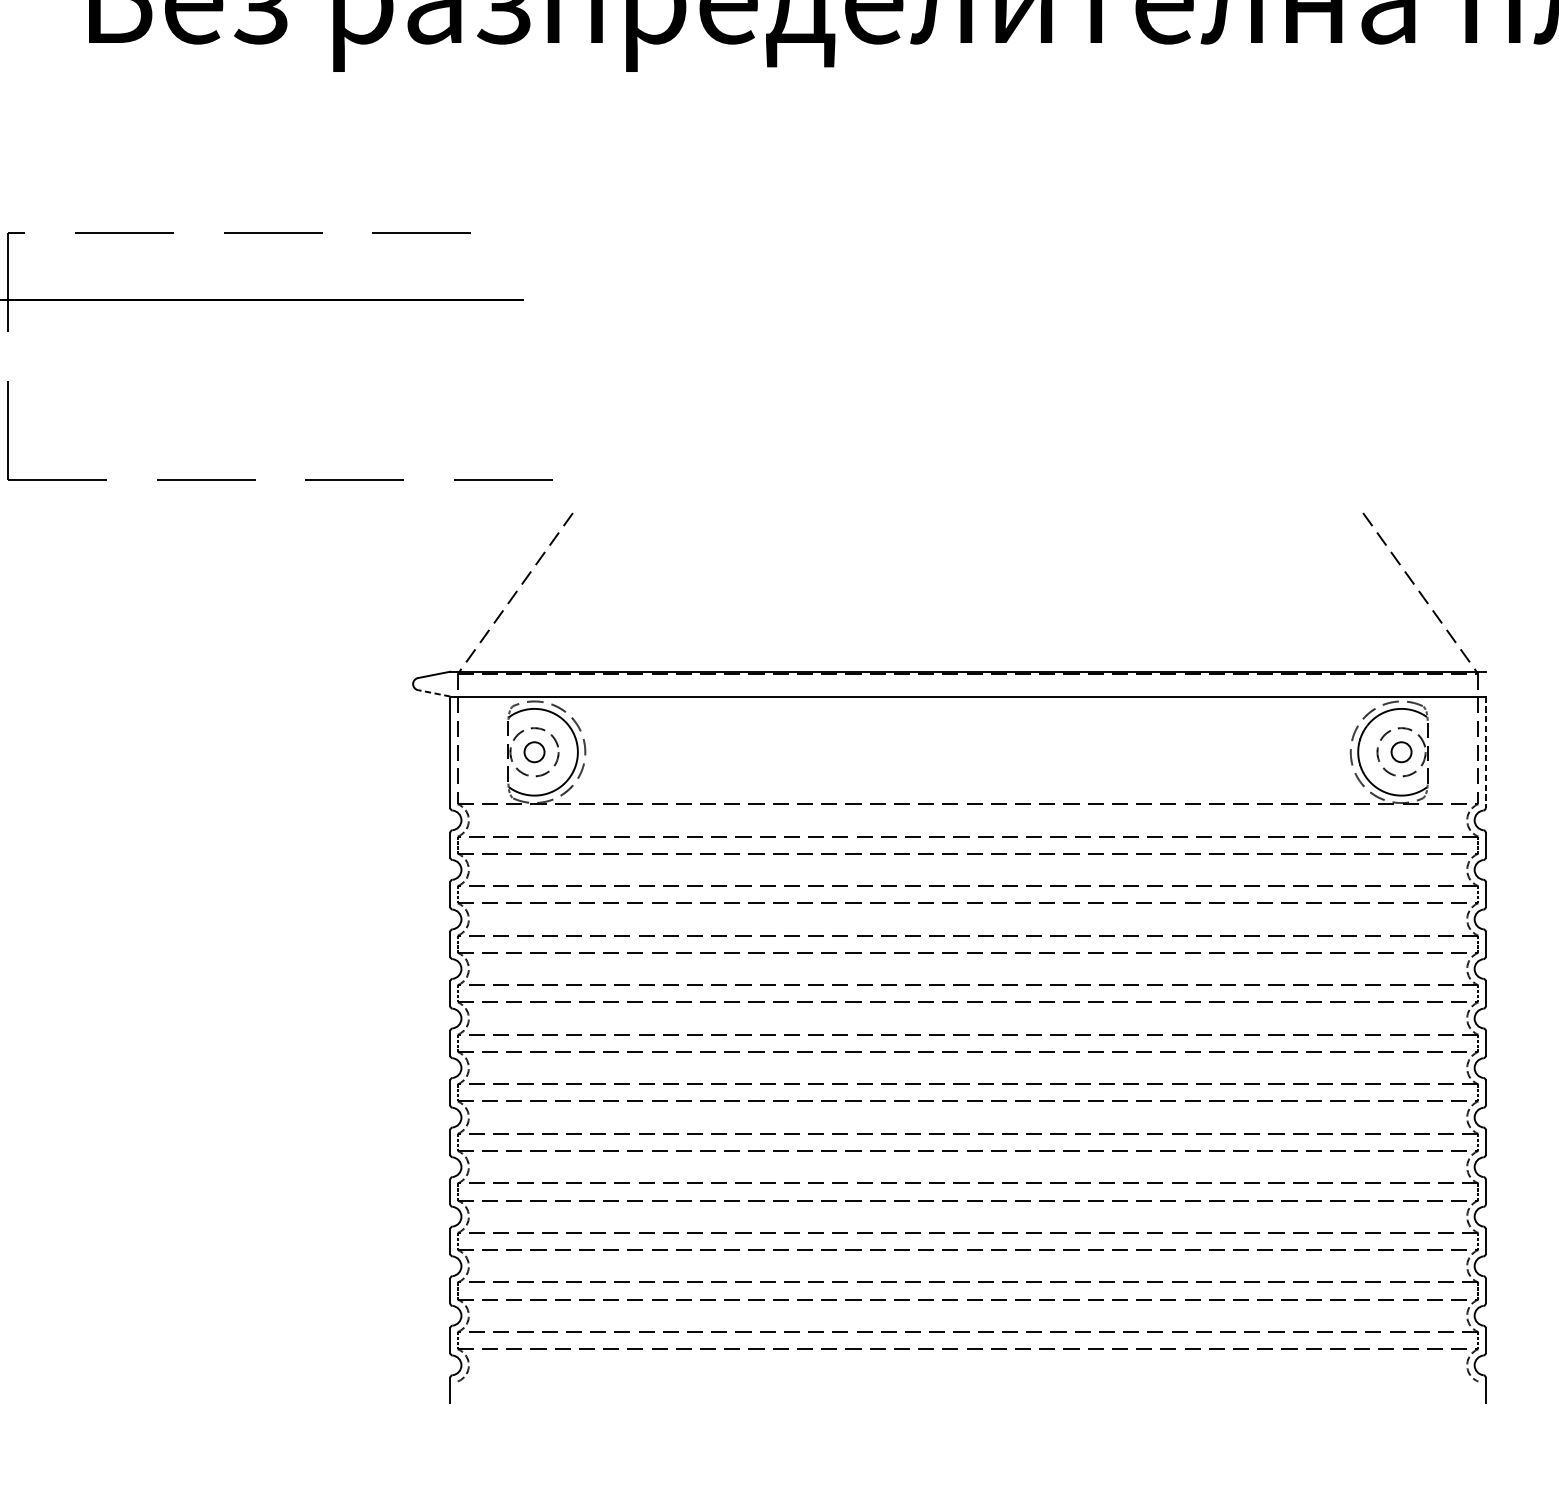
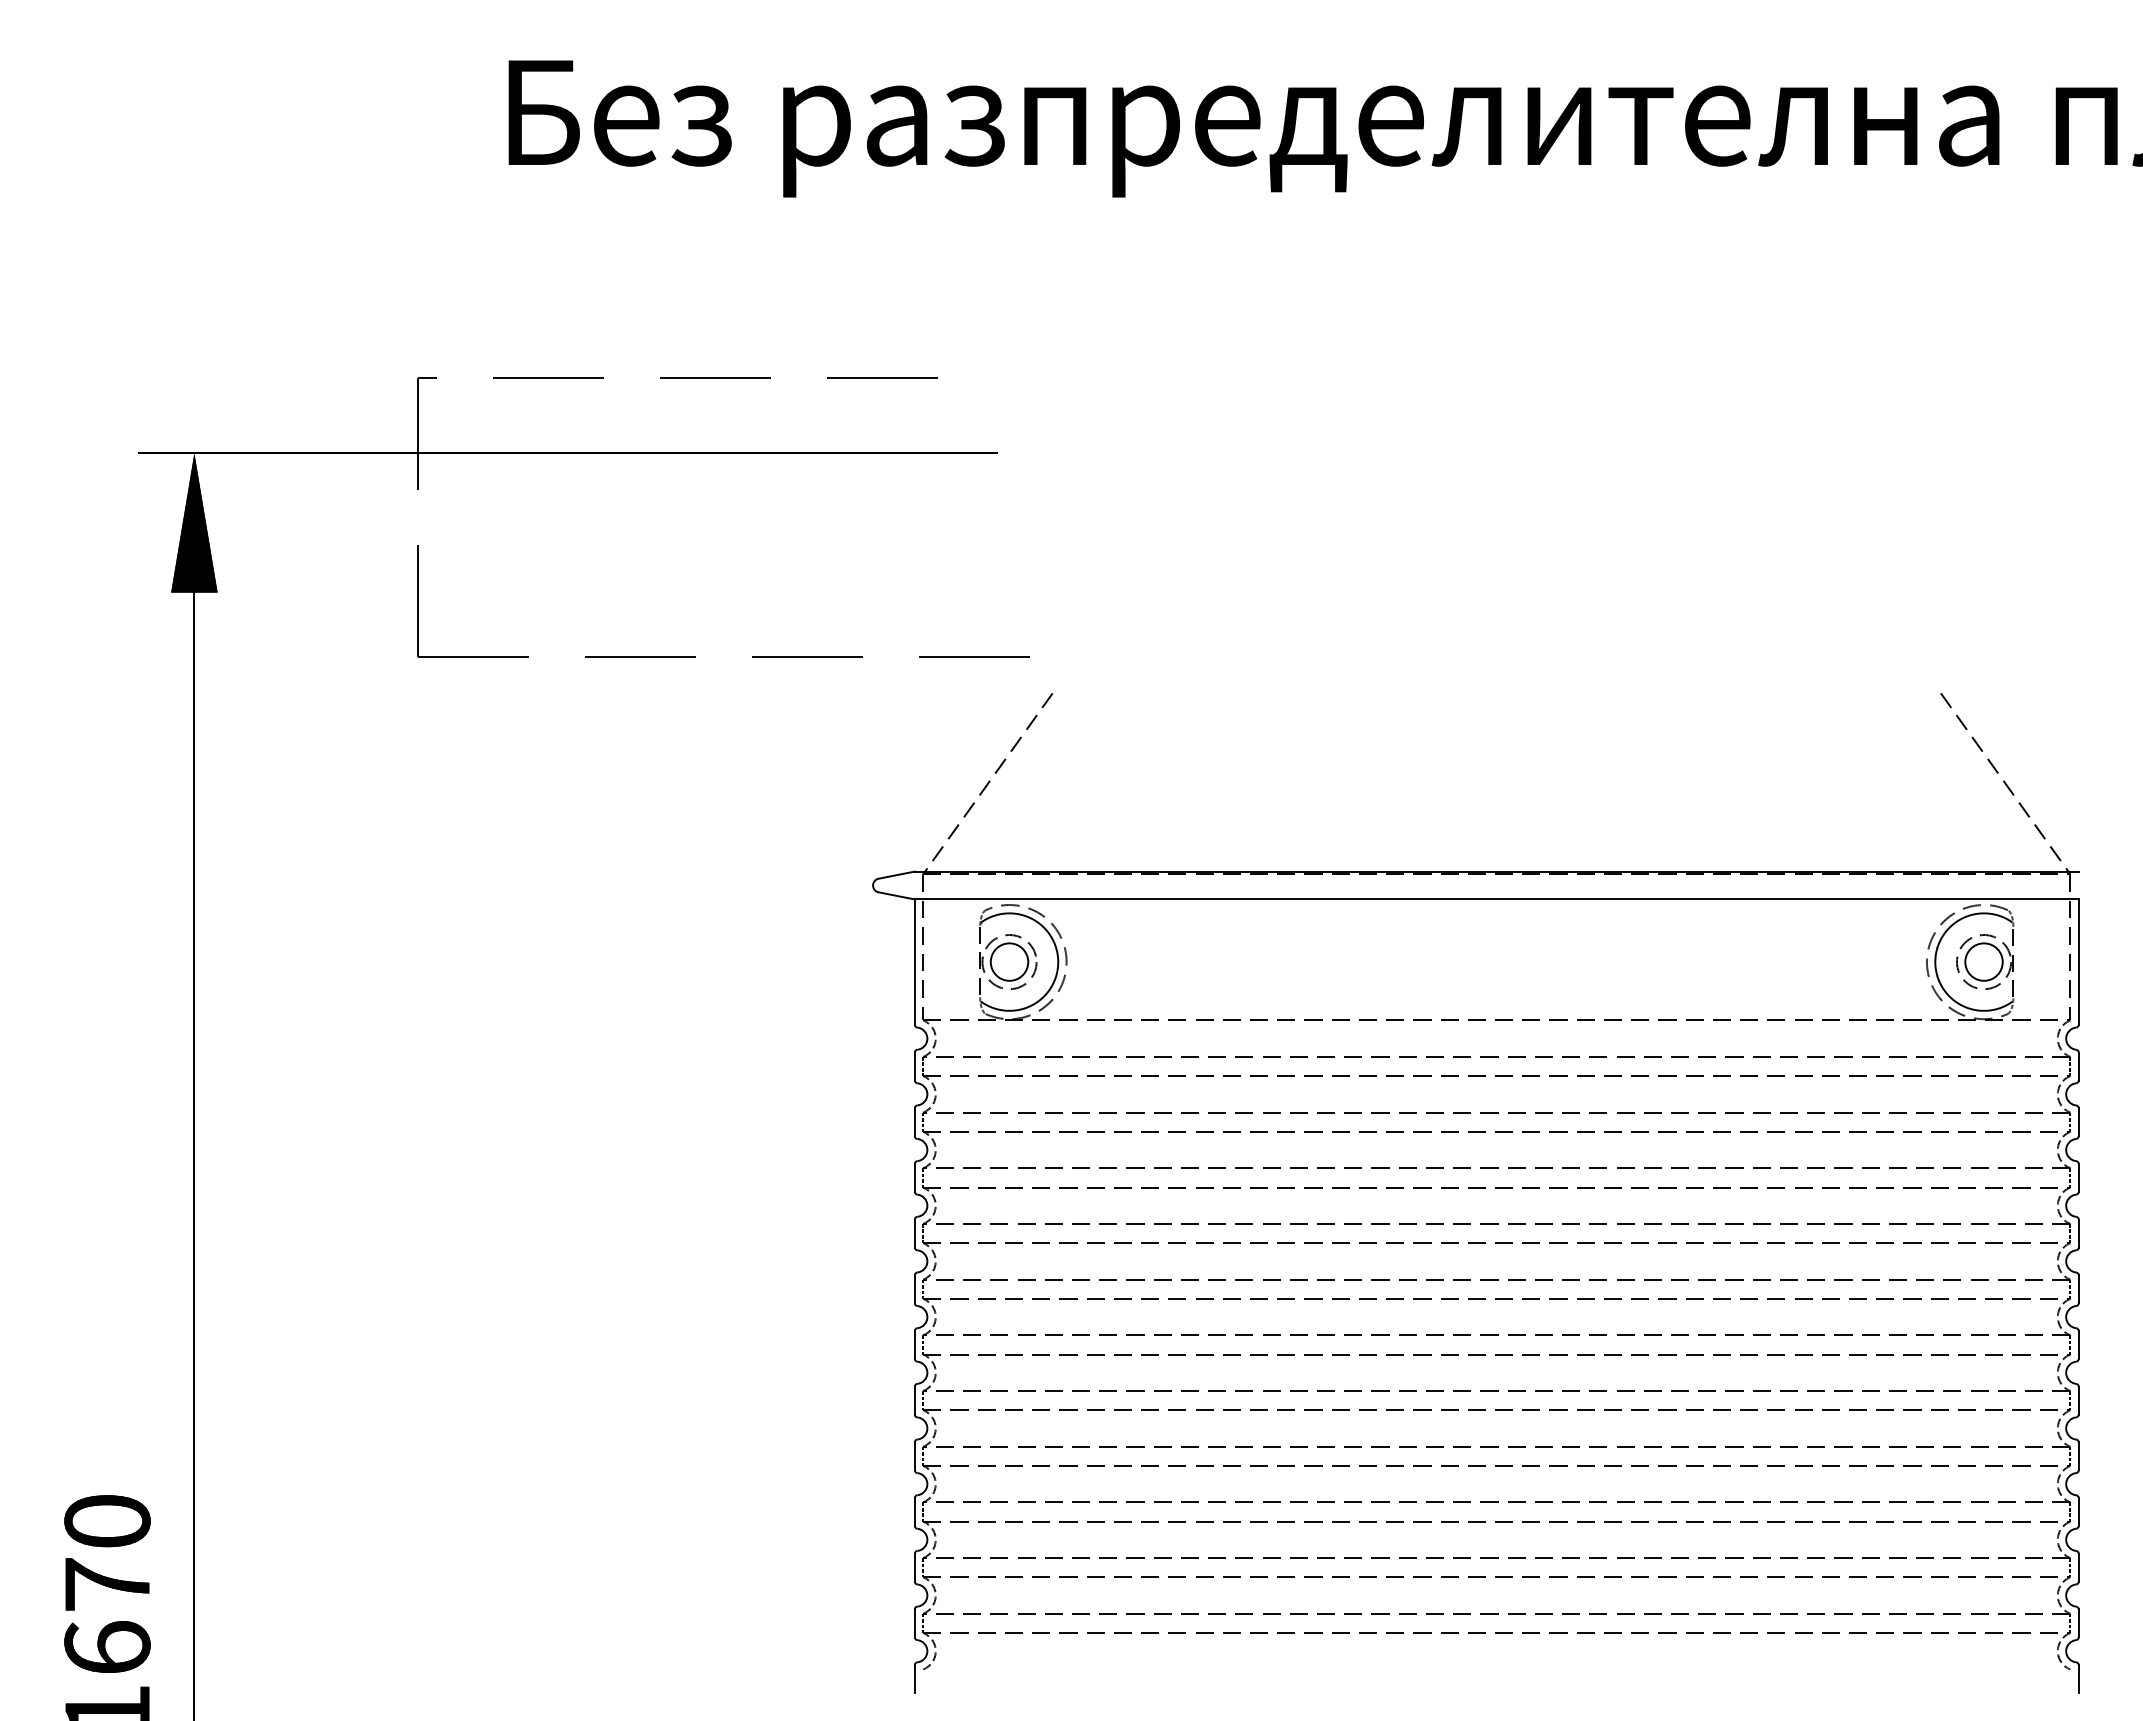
line: (433, 692) -> (896, 895), dashed -> solid
circle: (534, 751) -> (1009, 961), size x1.67
circle: (1401, 751) -> (1983, 961), size x1.67
line: (1485, 752) -> (2078, 962), dashed -> solid

